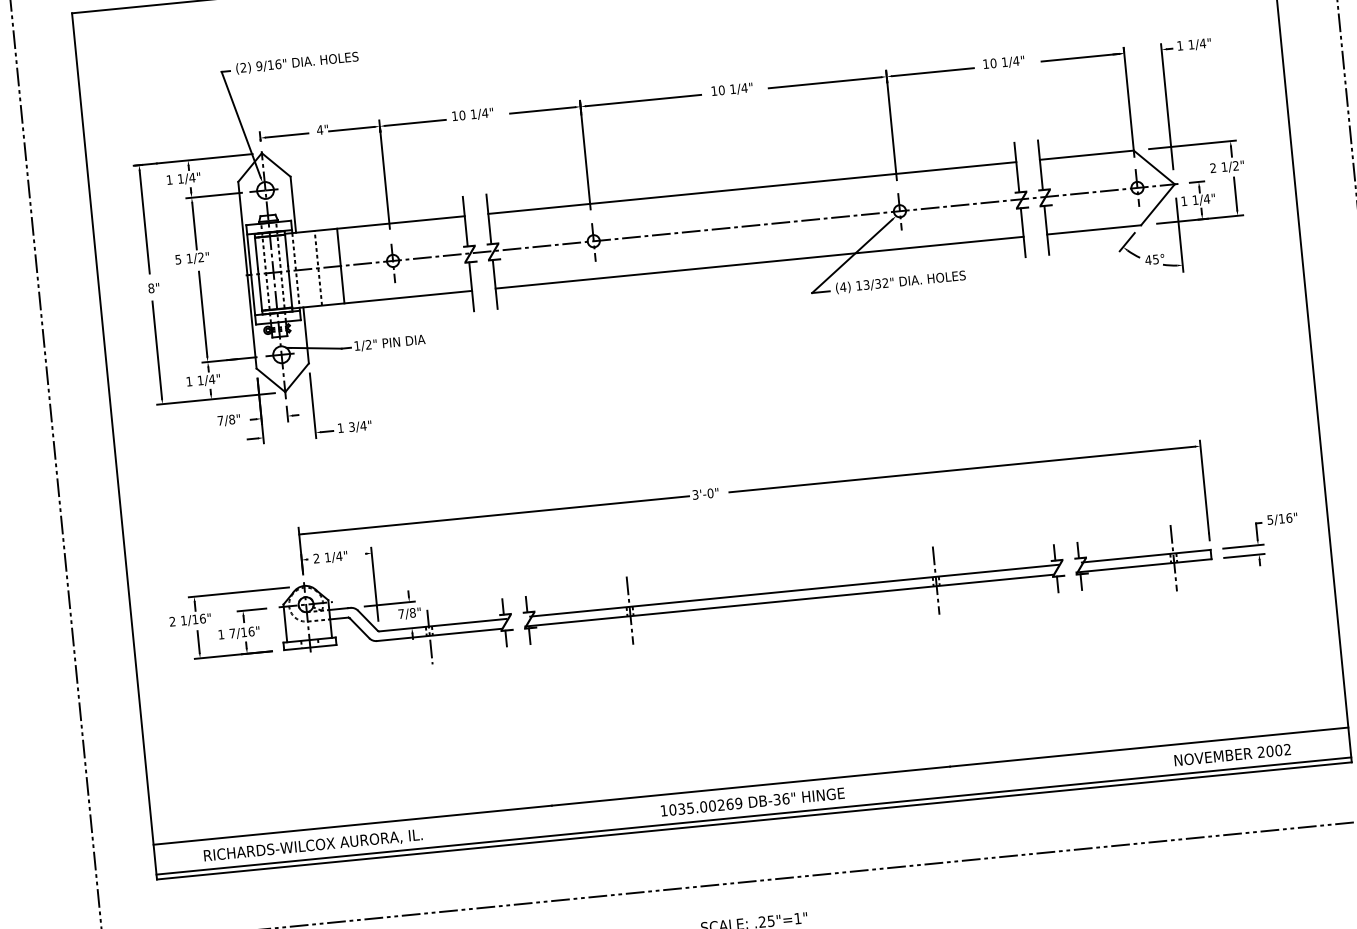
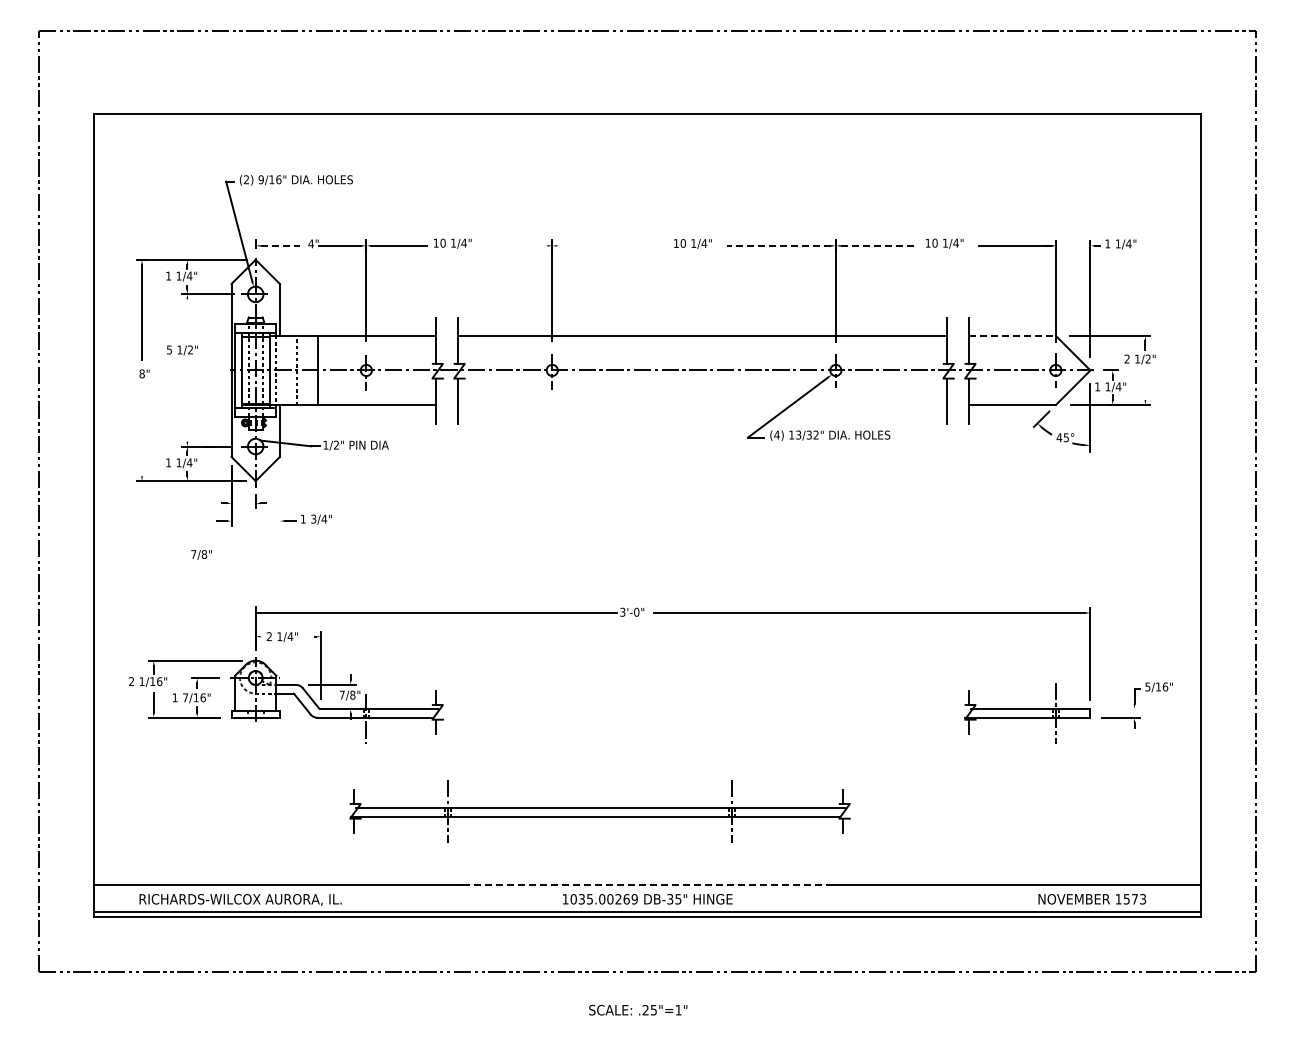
line: (932, 71) -> (878, 245), solid -> dashed
line: (824, 82) -> (778, 245), solid -> dashed
line: (643, 100) -> (610, 245), removed
line: (542, 110) -> (517, 245), removed
line: (287, 135) -> (280, 245), solid -> dashed
line: (1086, 154) -> (1012, 335), solid -> dashed
line: (1235, 193) -> (1145, 384), removed
line: (194, 225) -> (187, 320), removed
line: (759, 263) -> (702, 405), removed
line: (203, 313) -> (187, 401), removed
line: (157, 350) -> (142, 431), removed
line: (312, 406) -> (279, 496), removed
text: (228, 419) -> (201, 554), moved
line: (1243, 547) -> (1120, 709), removed
part: (793, 594) -> (599, 811), moved
text: (1274, 751) -> (1130, 899), 2002 -> 1573
line: (750, 786) -> (647, 884), solid -> dashed
text: (786, 799) -> (678, 899), DB-36" -> DB-35"

